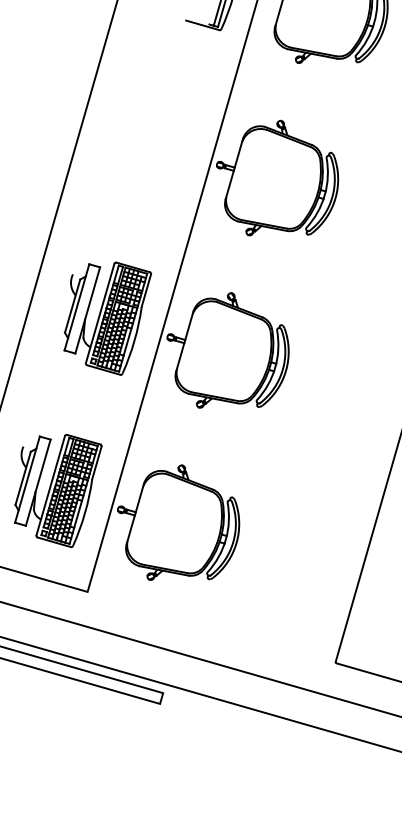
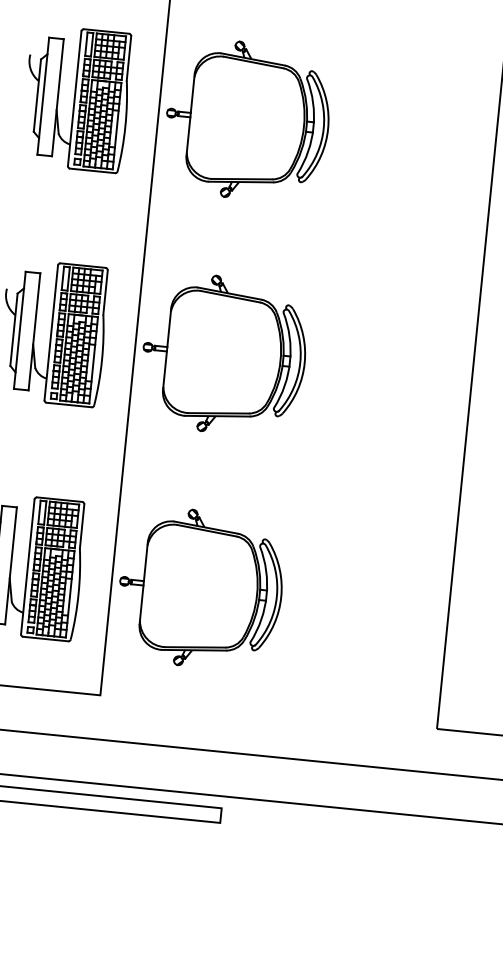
part: (157, 146) -> (86, 103), added

